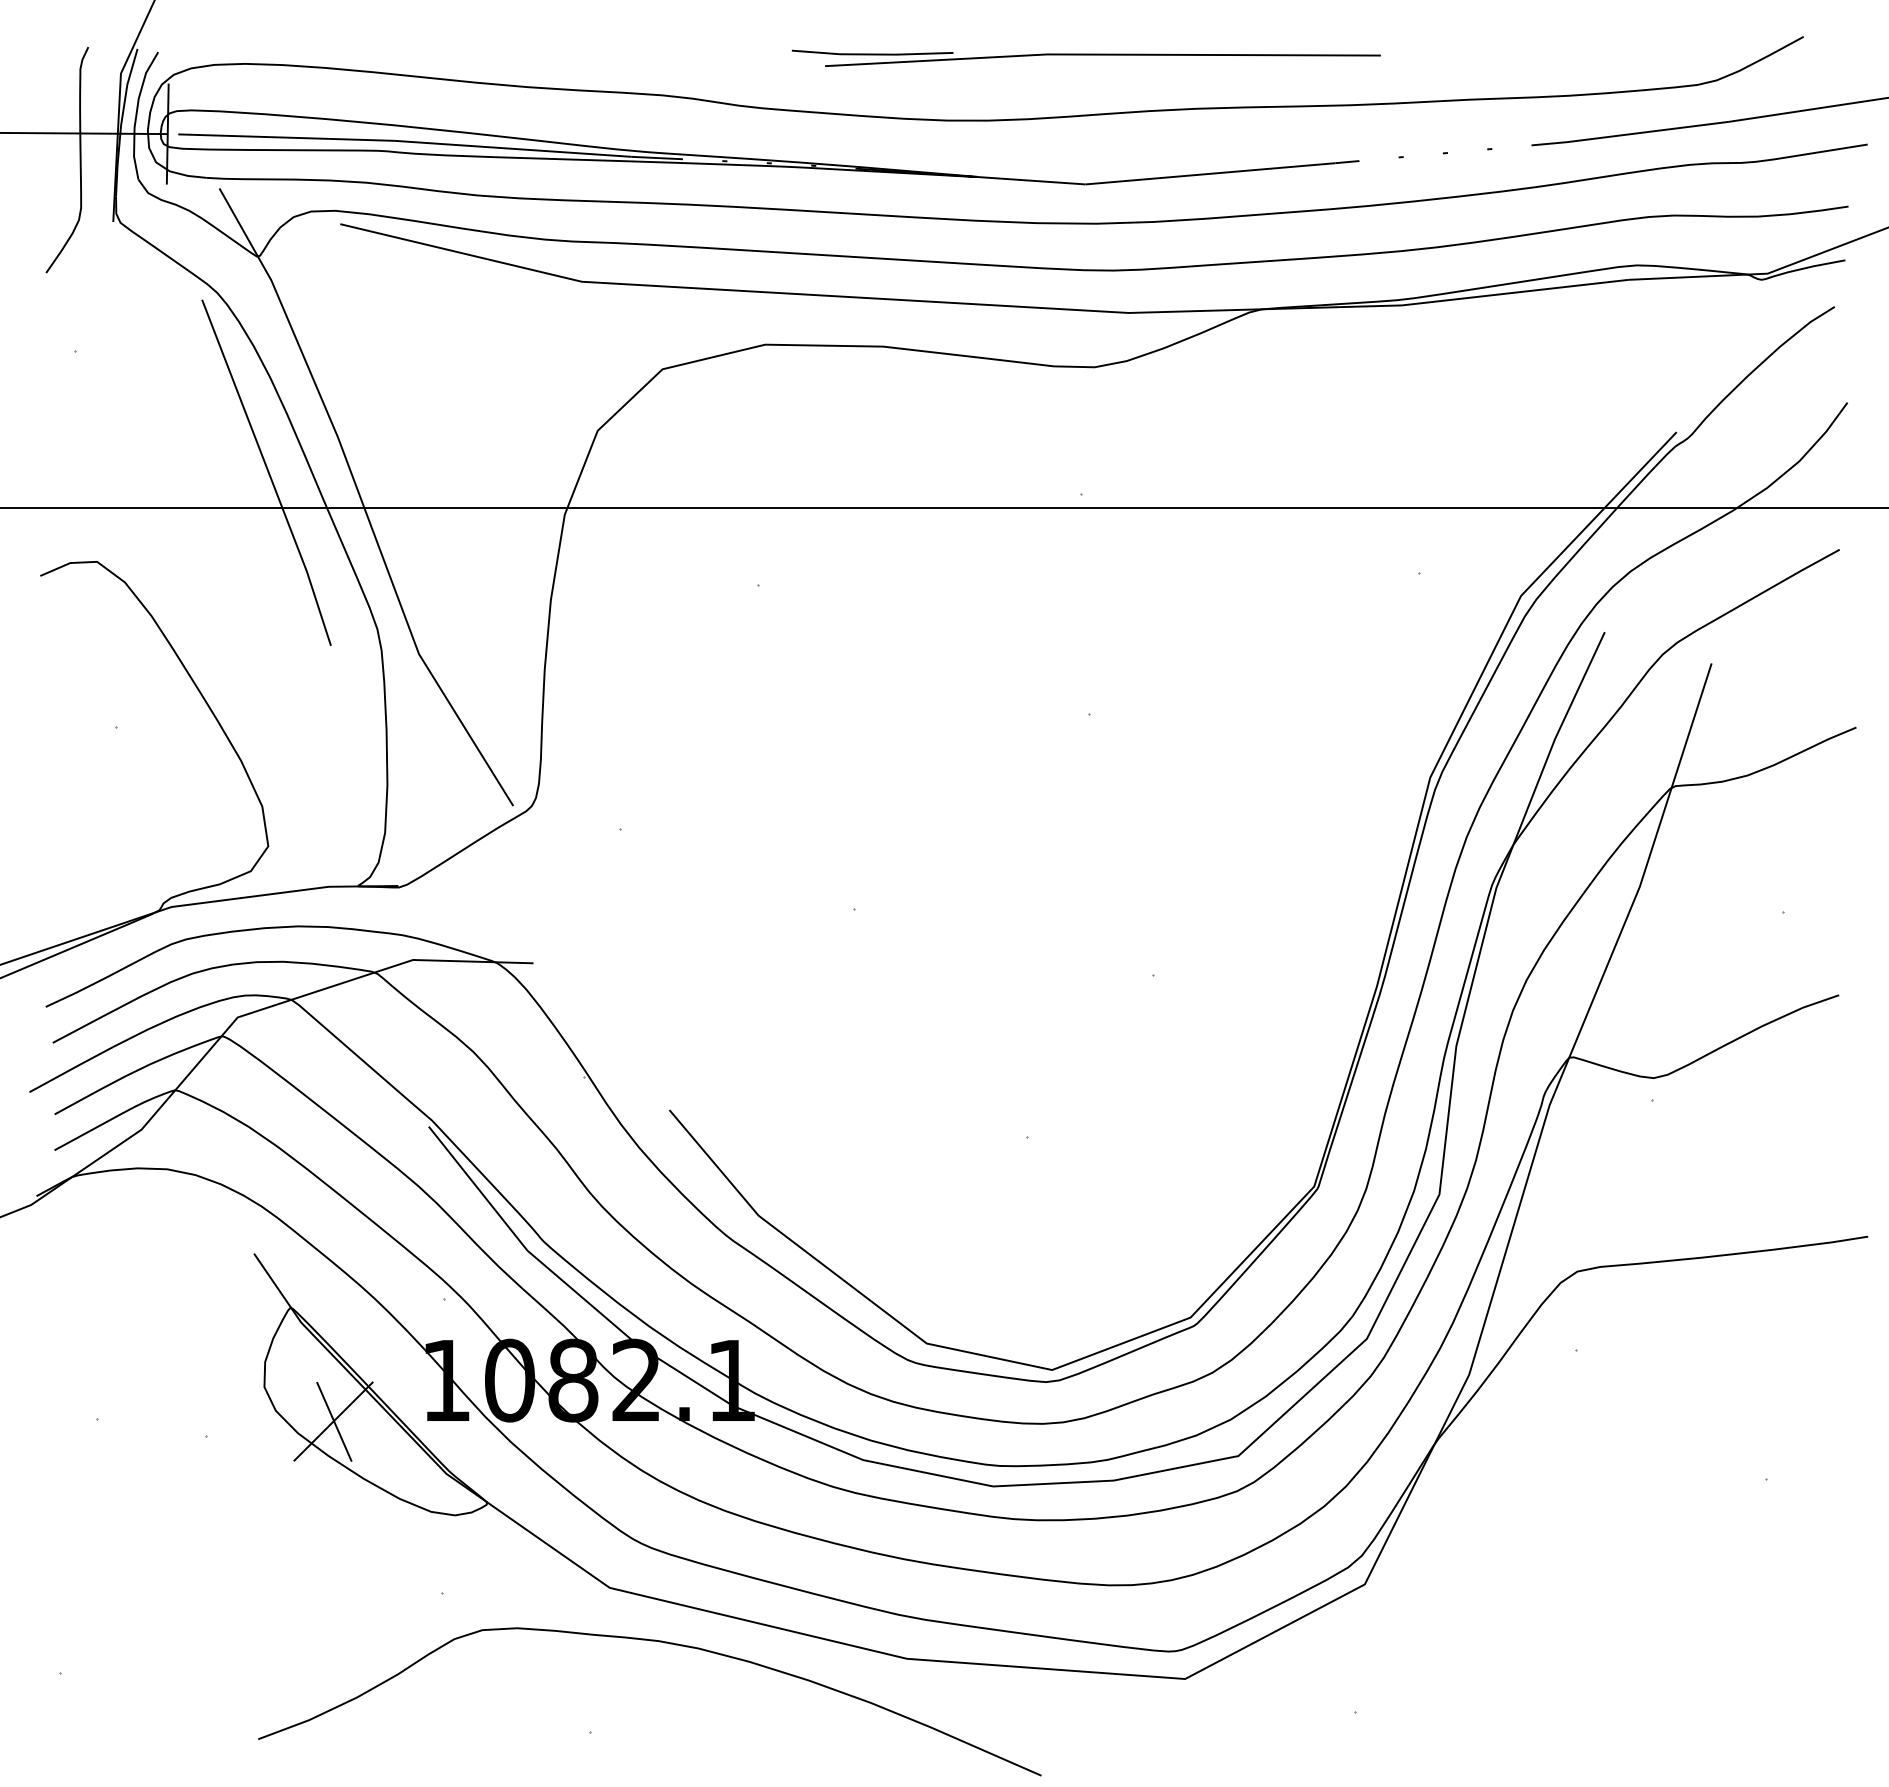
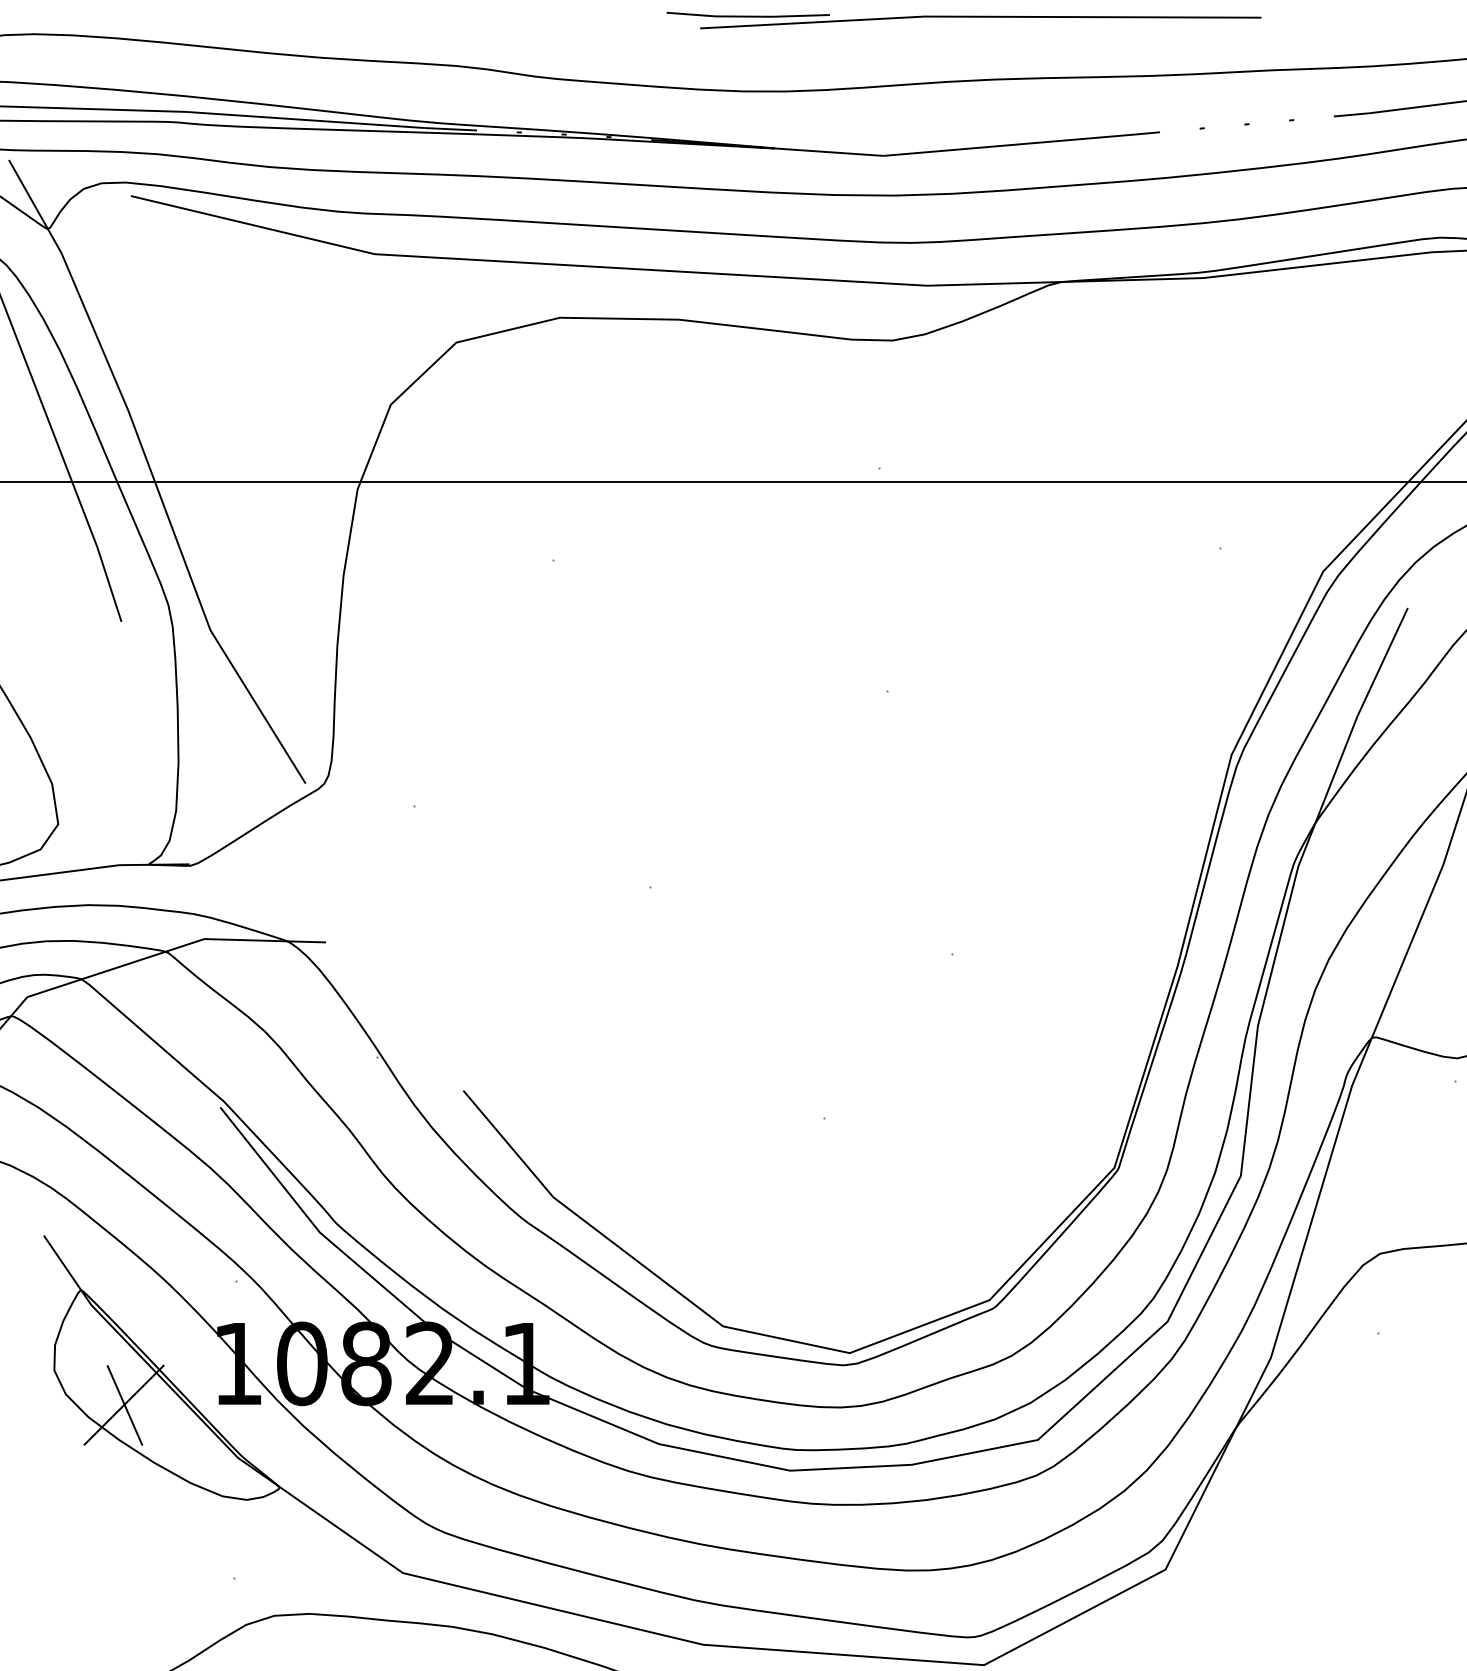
part: (1085, 57) -> (963, 19), moved

